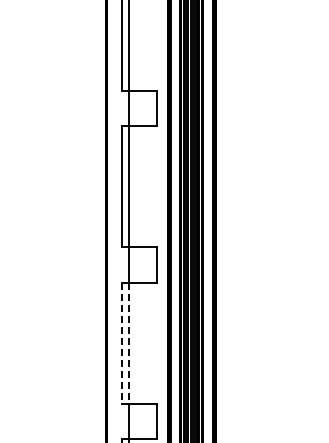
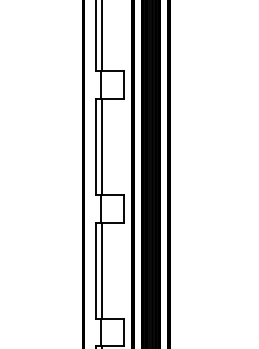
line: (122, 343) -> (96, 270), dashed -> solid
line: (129, 343) -> (101, 270), dashed -> solid

